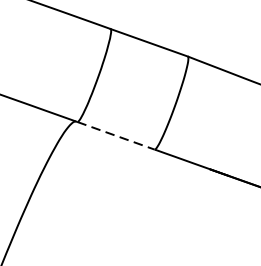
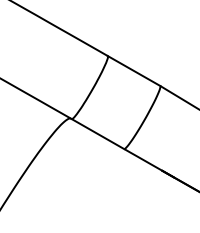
line: (116, 136) -> (98, 134), dashed -> solid

